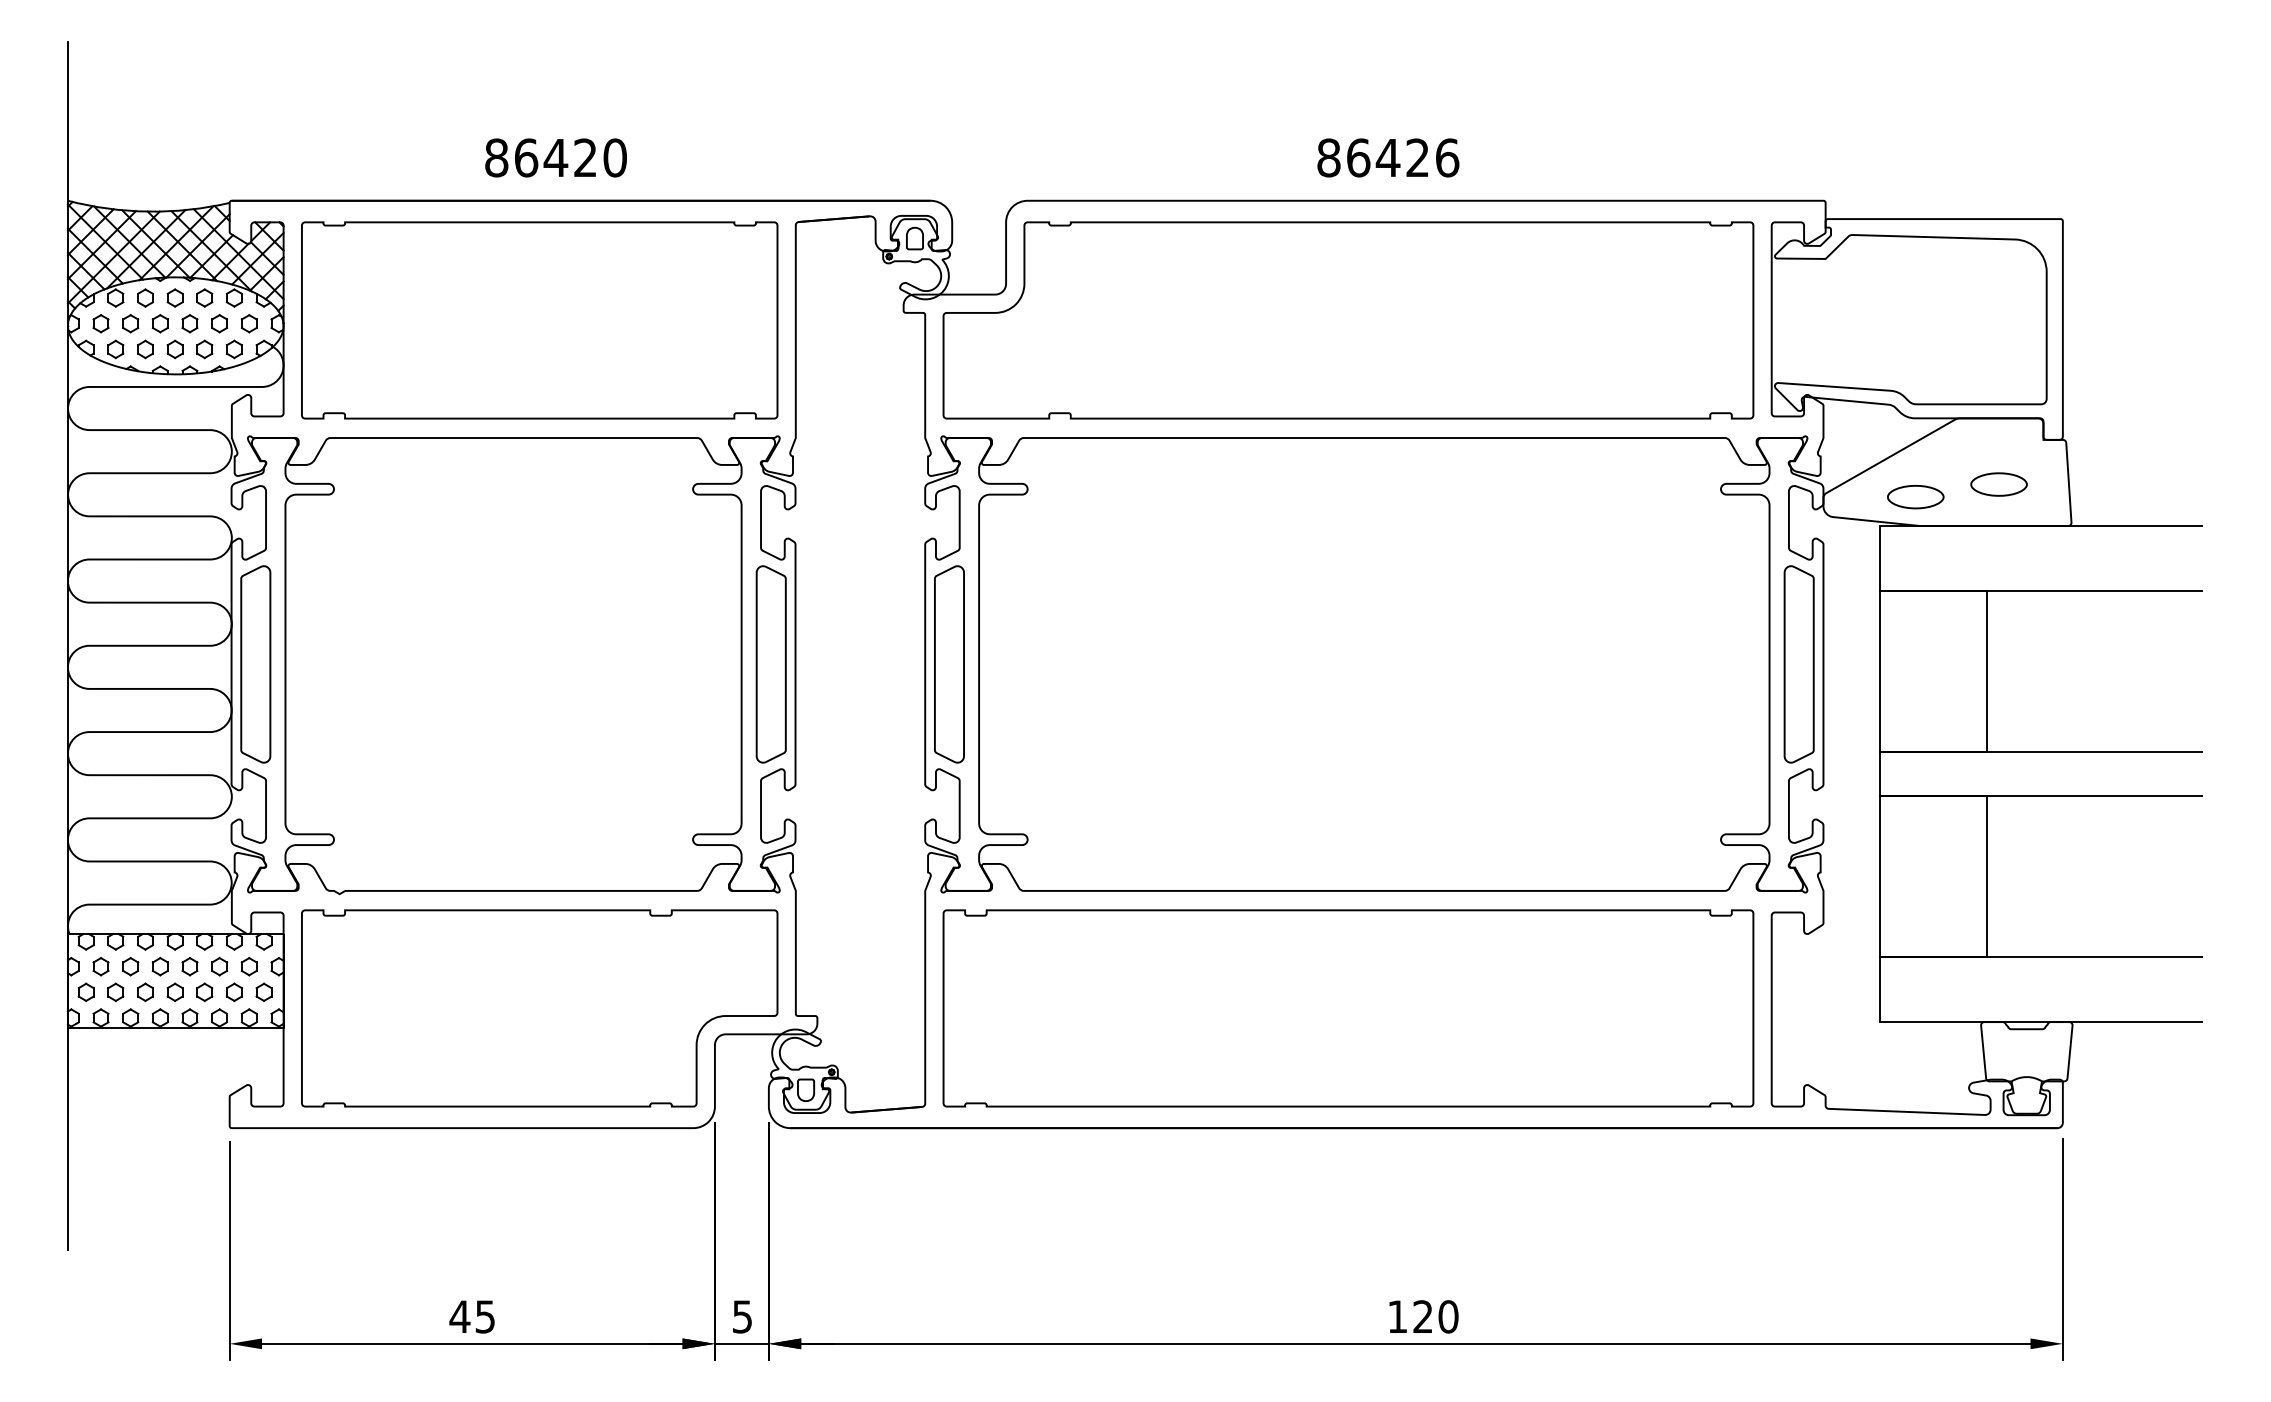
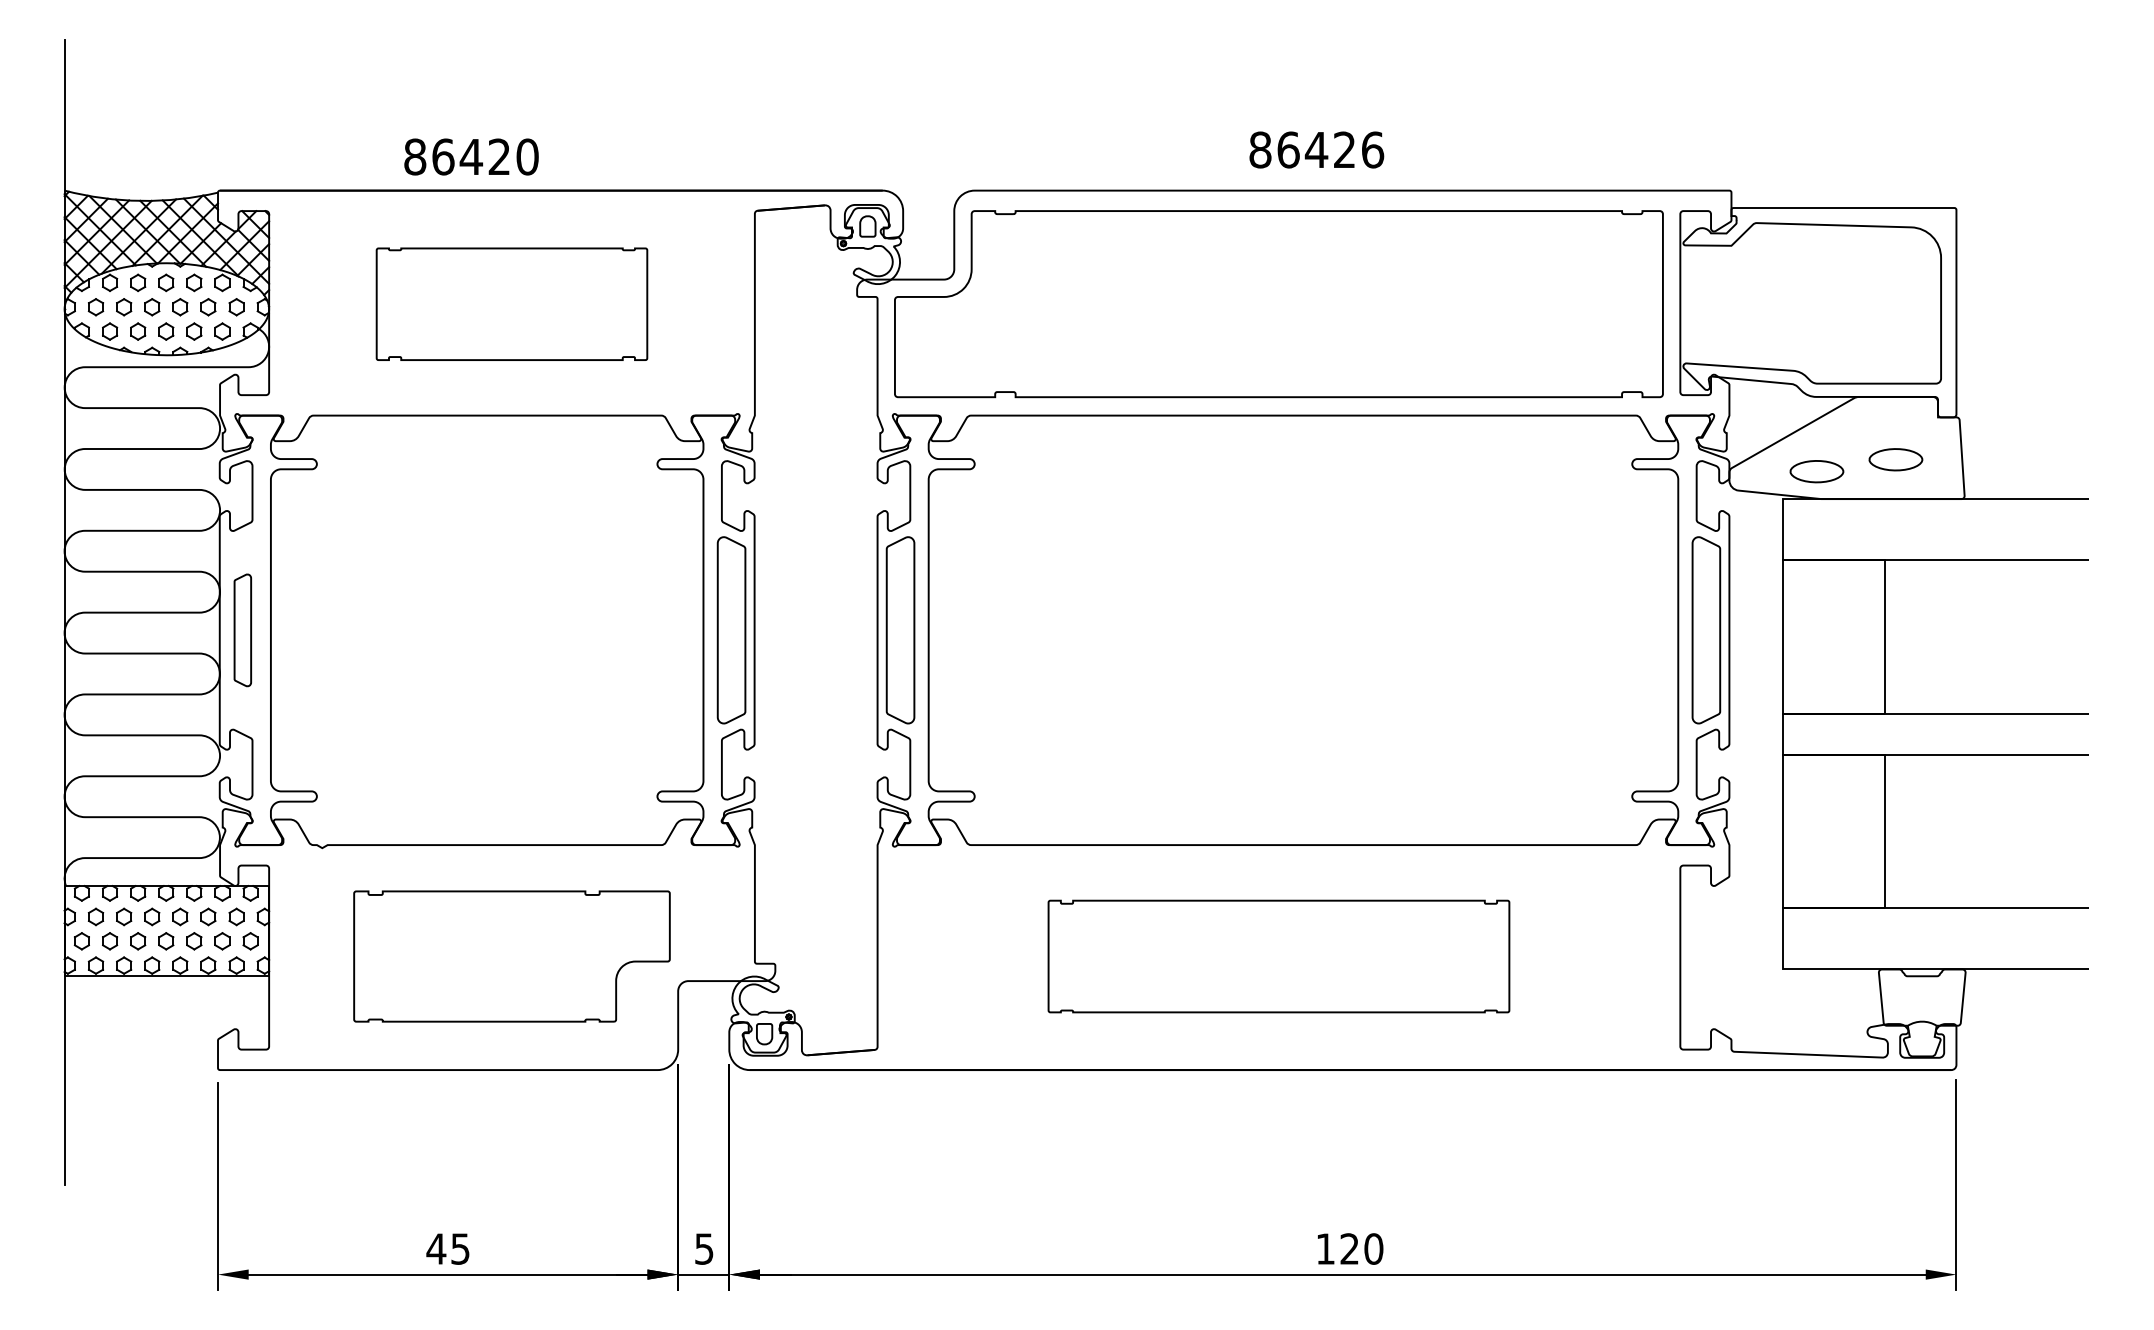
text: (556, 157) -> (471, 156), moved
part: (539, 320) -> (511, 304), size x0.6
part: (255, 664) -> (242, 630), size x0.6
part: (539, 1008) -> (511, 956), size x0.7
part: (1347, 1008) -> (1278, 956), size x0.6

